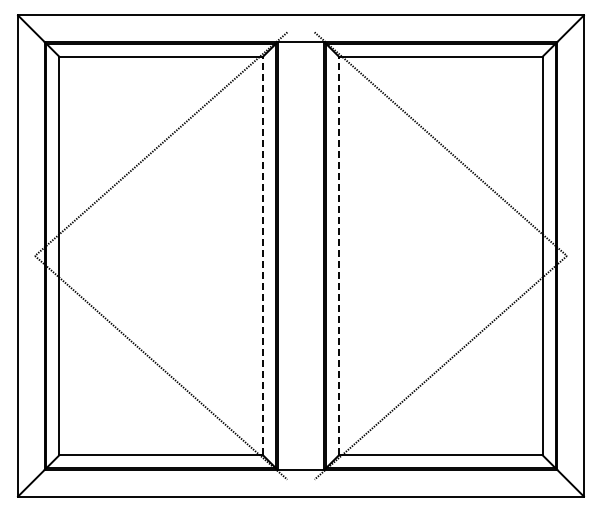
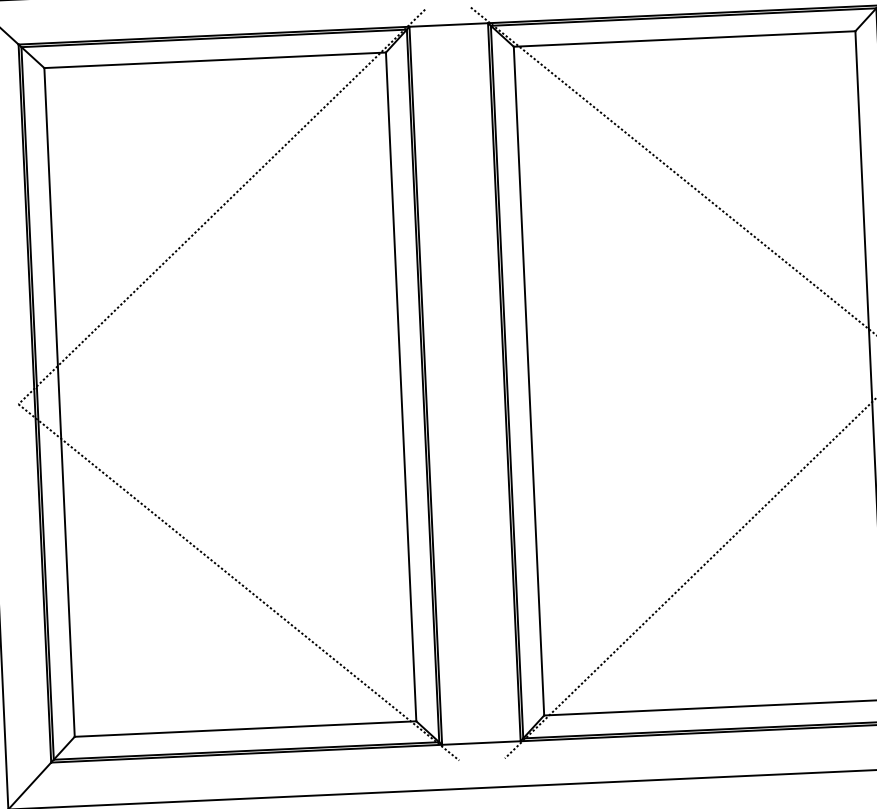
line: (262, 255) -> (400, 386), dashed -> solid
line: (339, 255) -> (529, 380), dashed -> solid

